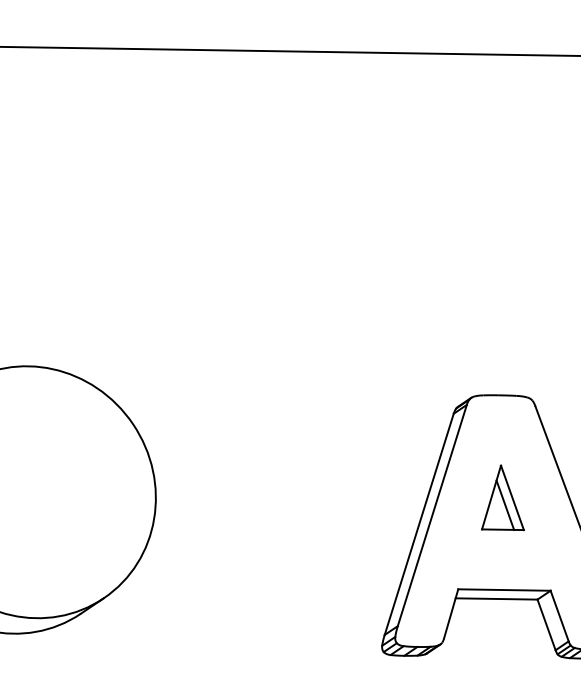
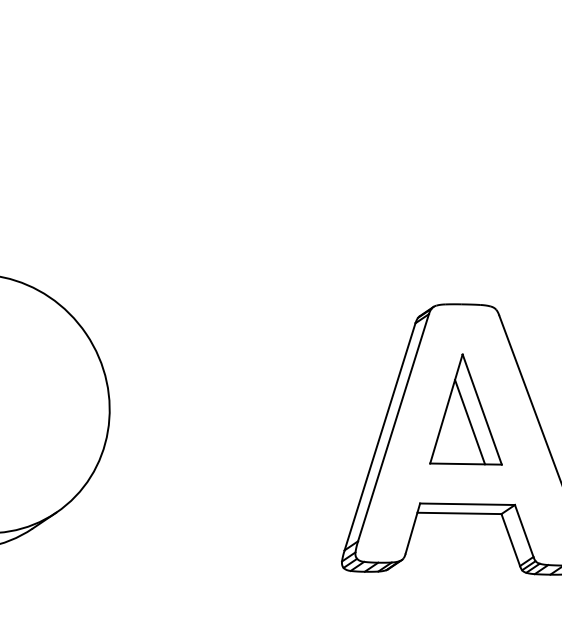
part: (502, 497) -> (465, 409), size x1.67

